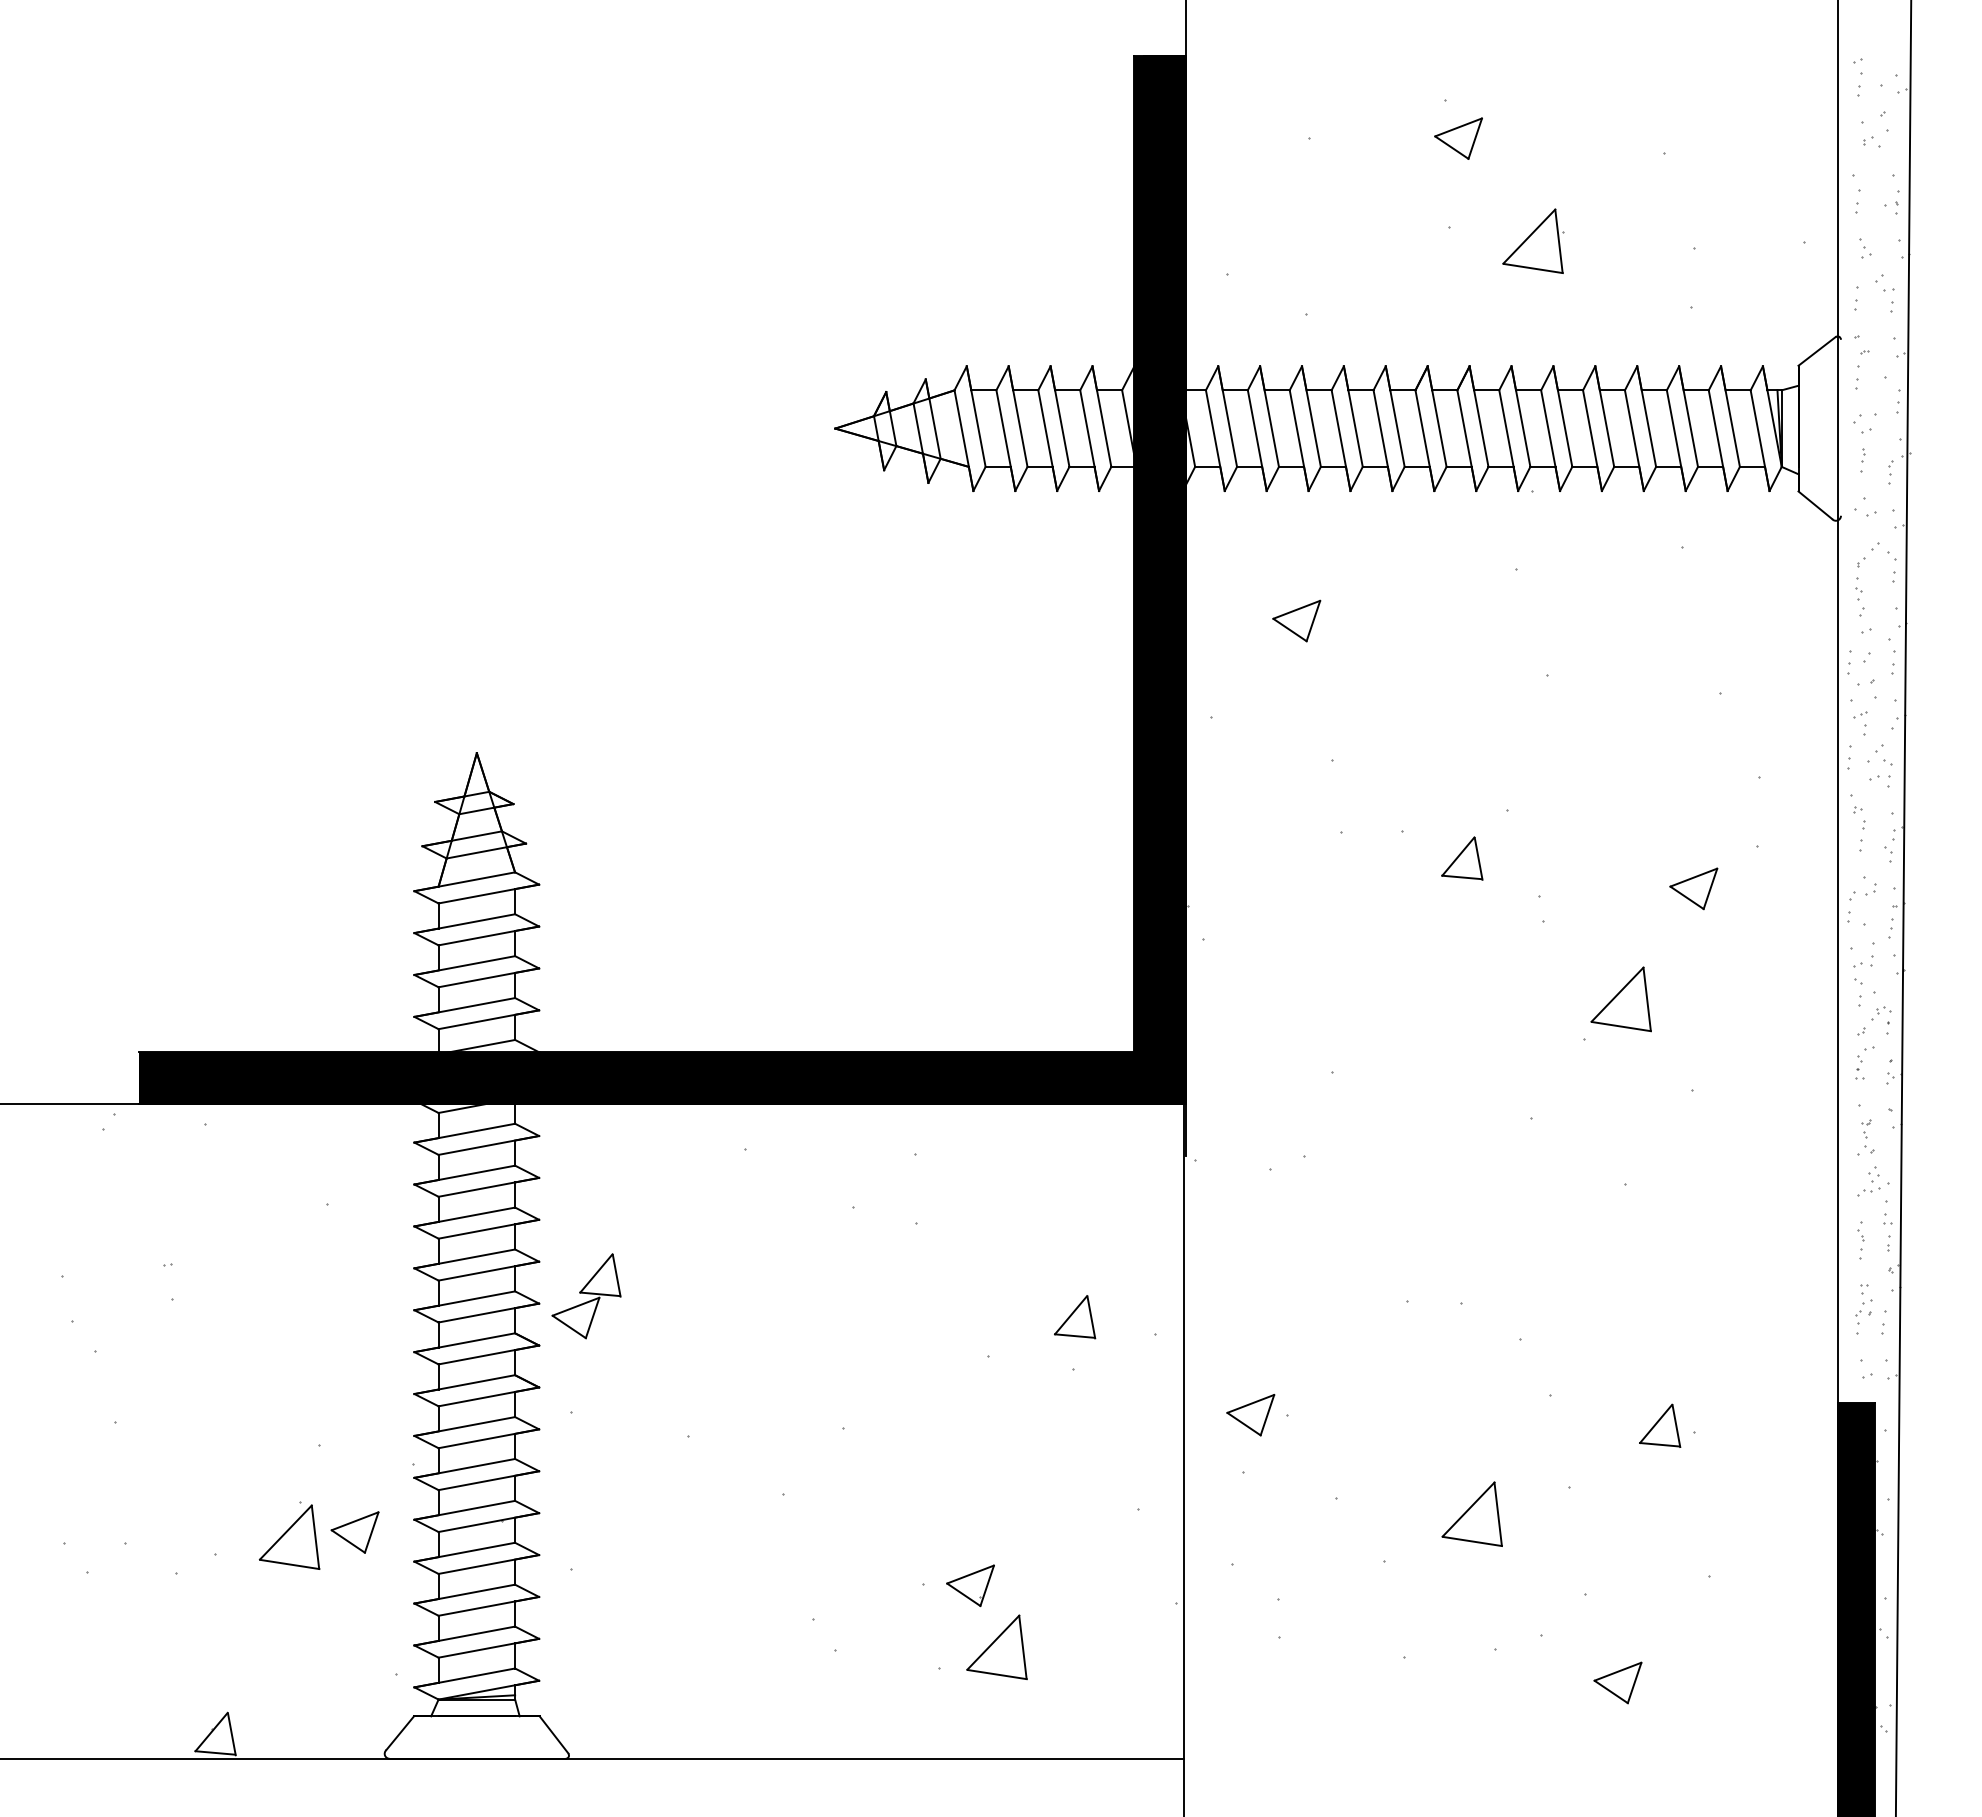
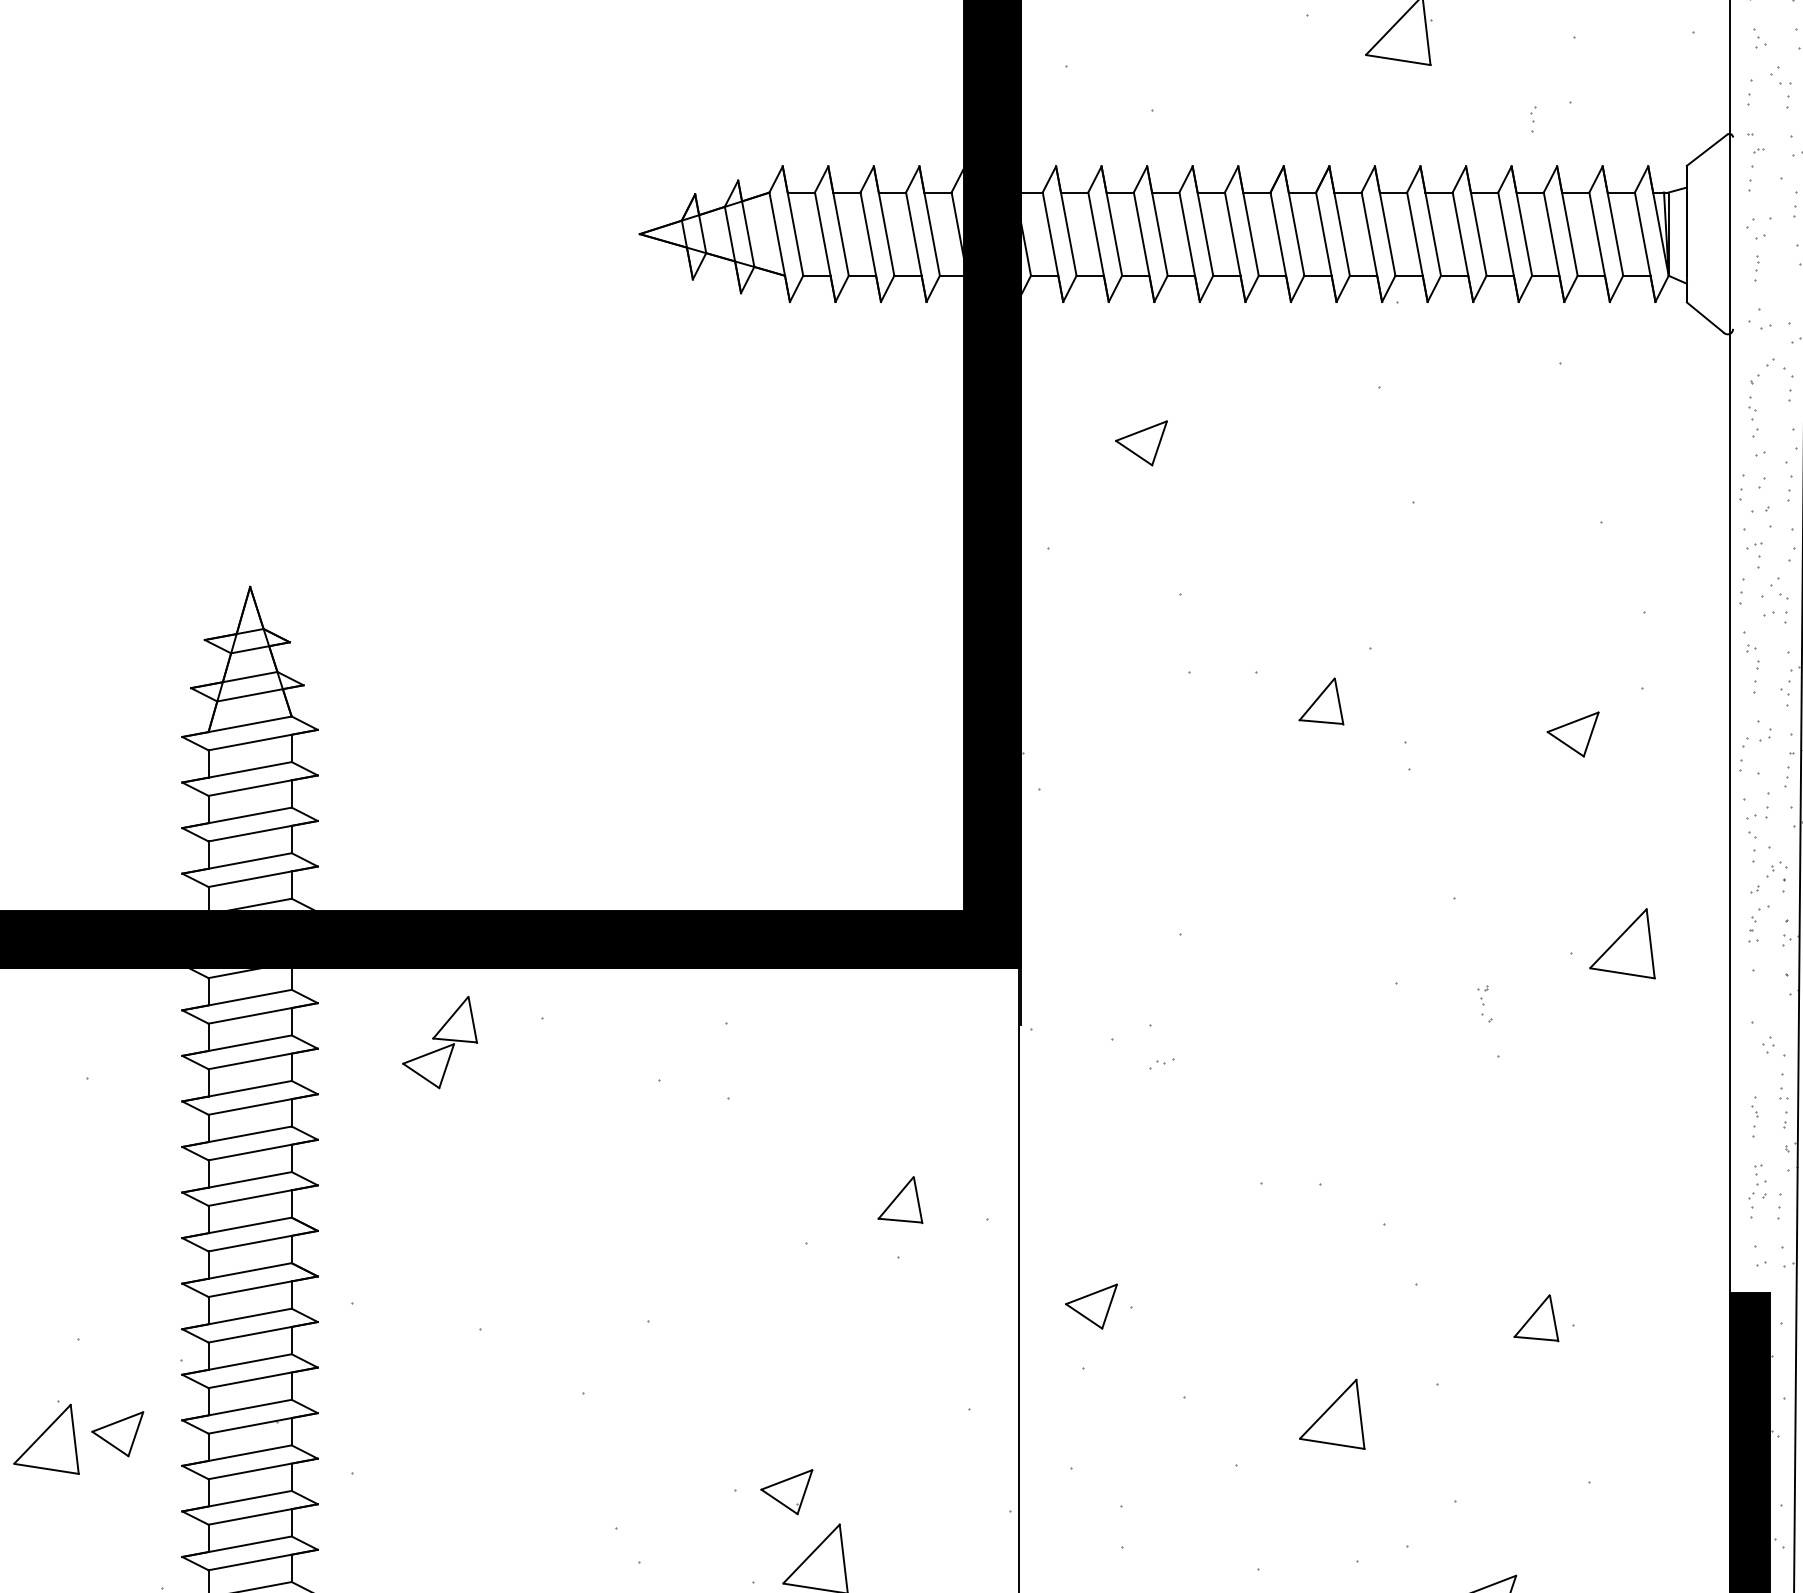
part: (1890, 472) -> (1533, 119), moved
part: (1620, 999) -> (1621, 943), moved
part: (1867, 1136) -> (1484, 1003), moved
part: (1868, 1191) -> (1161, 1063), moved
part: (586, 1296) -> (440, 1042), moved

